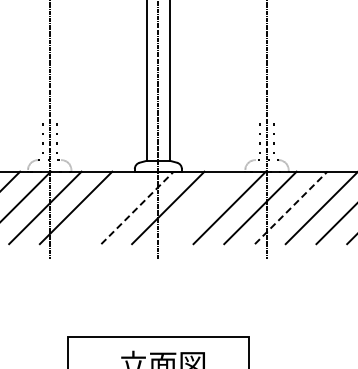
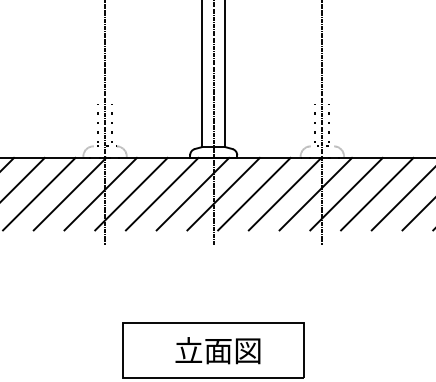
line: (106, 207) -> (161, 193), added
line: (138, 207) -> (193, 193), dashed -> solid
line: (199, 207) -> (254, 193), added
line: (291, 207) -> (346, 193), dashed -> solid

